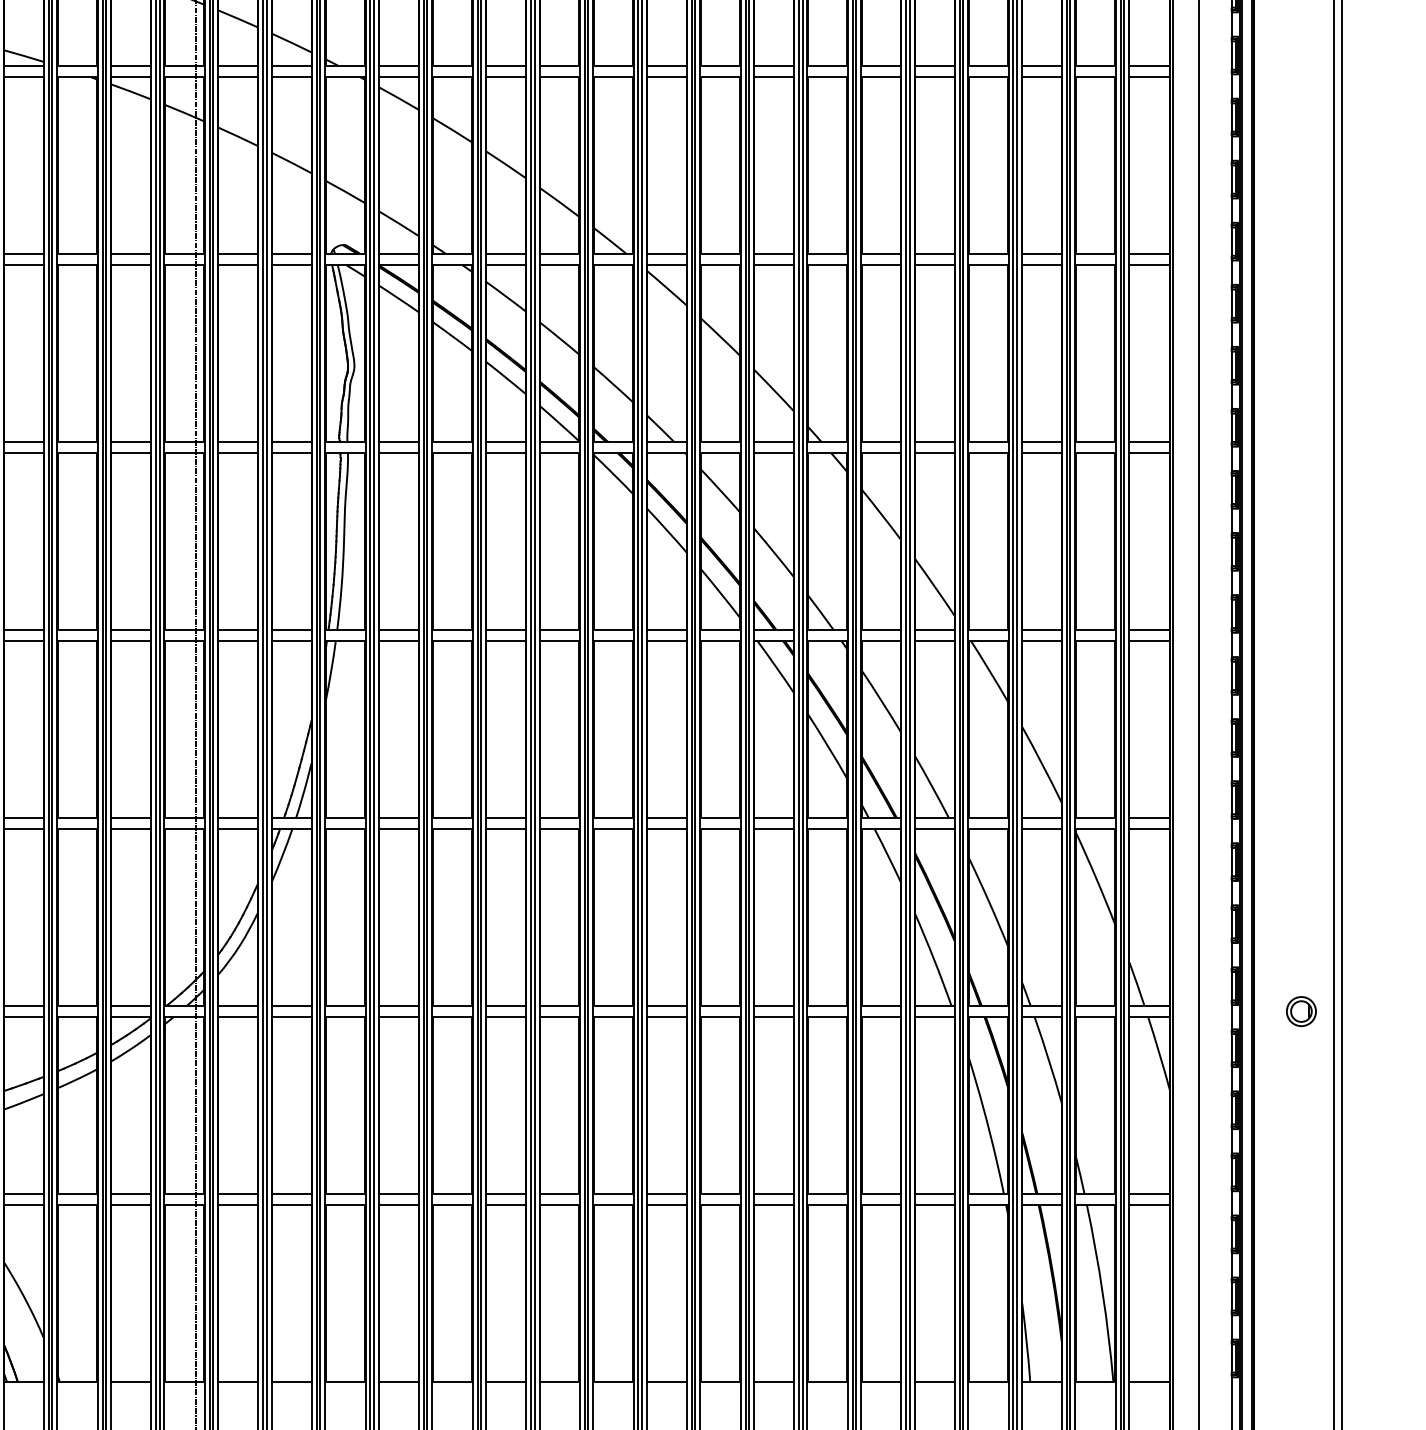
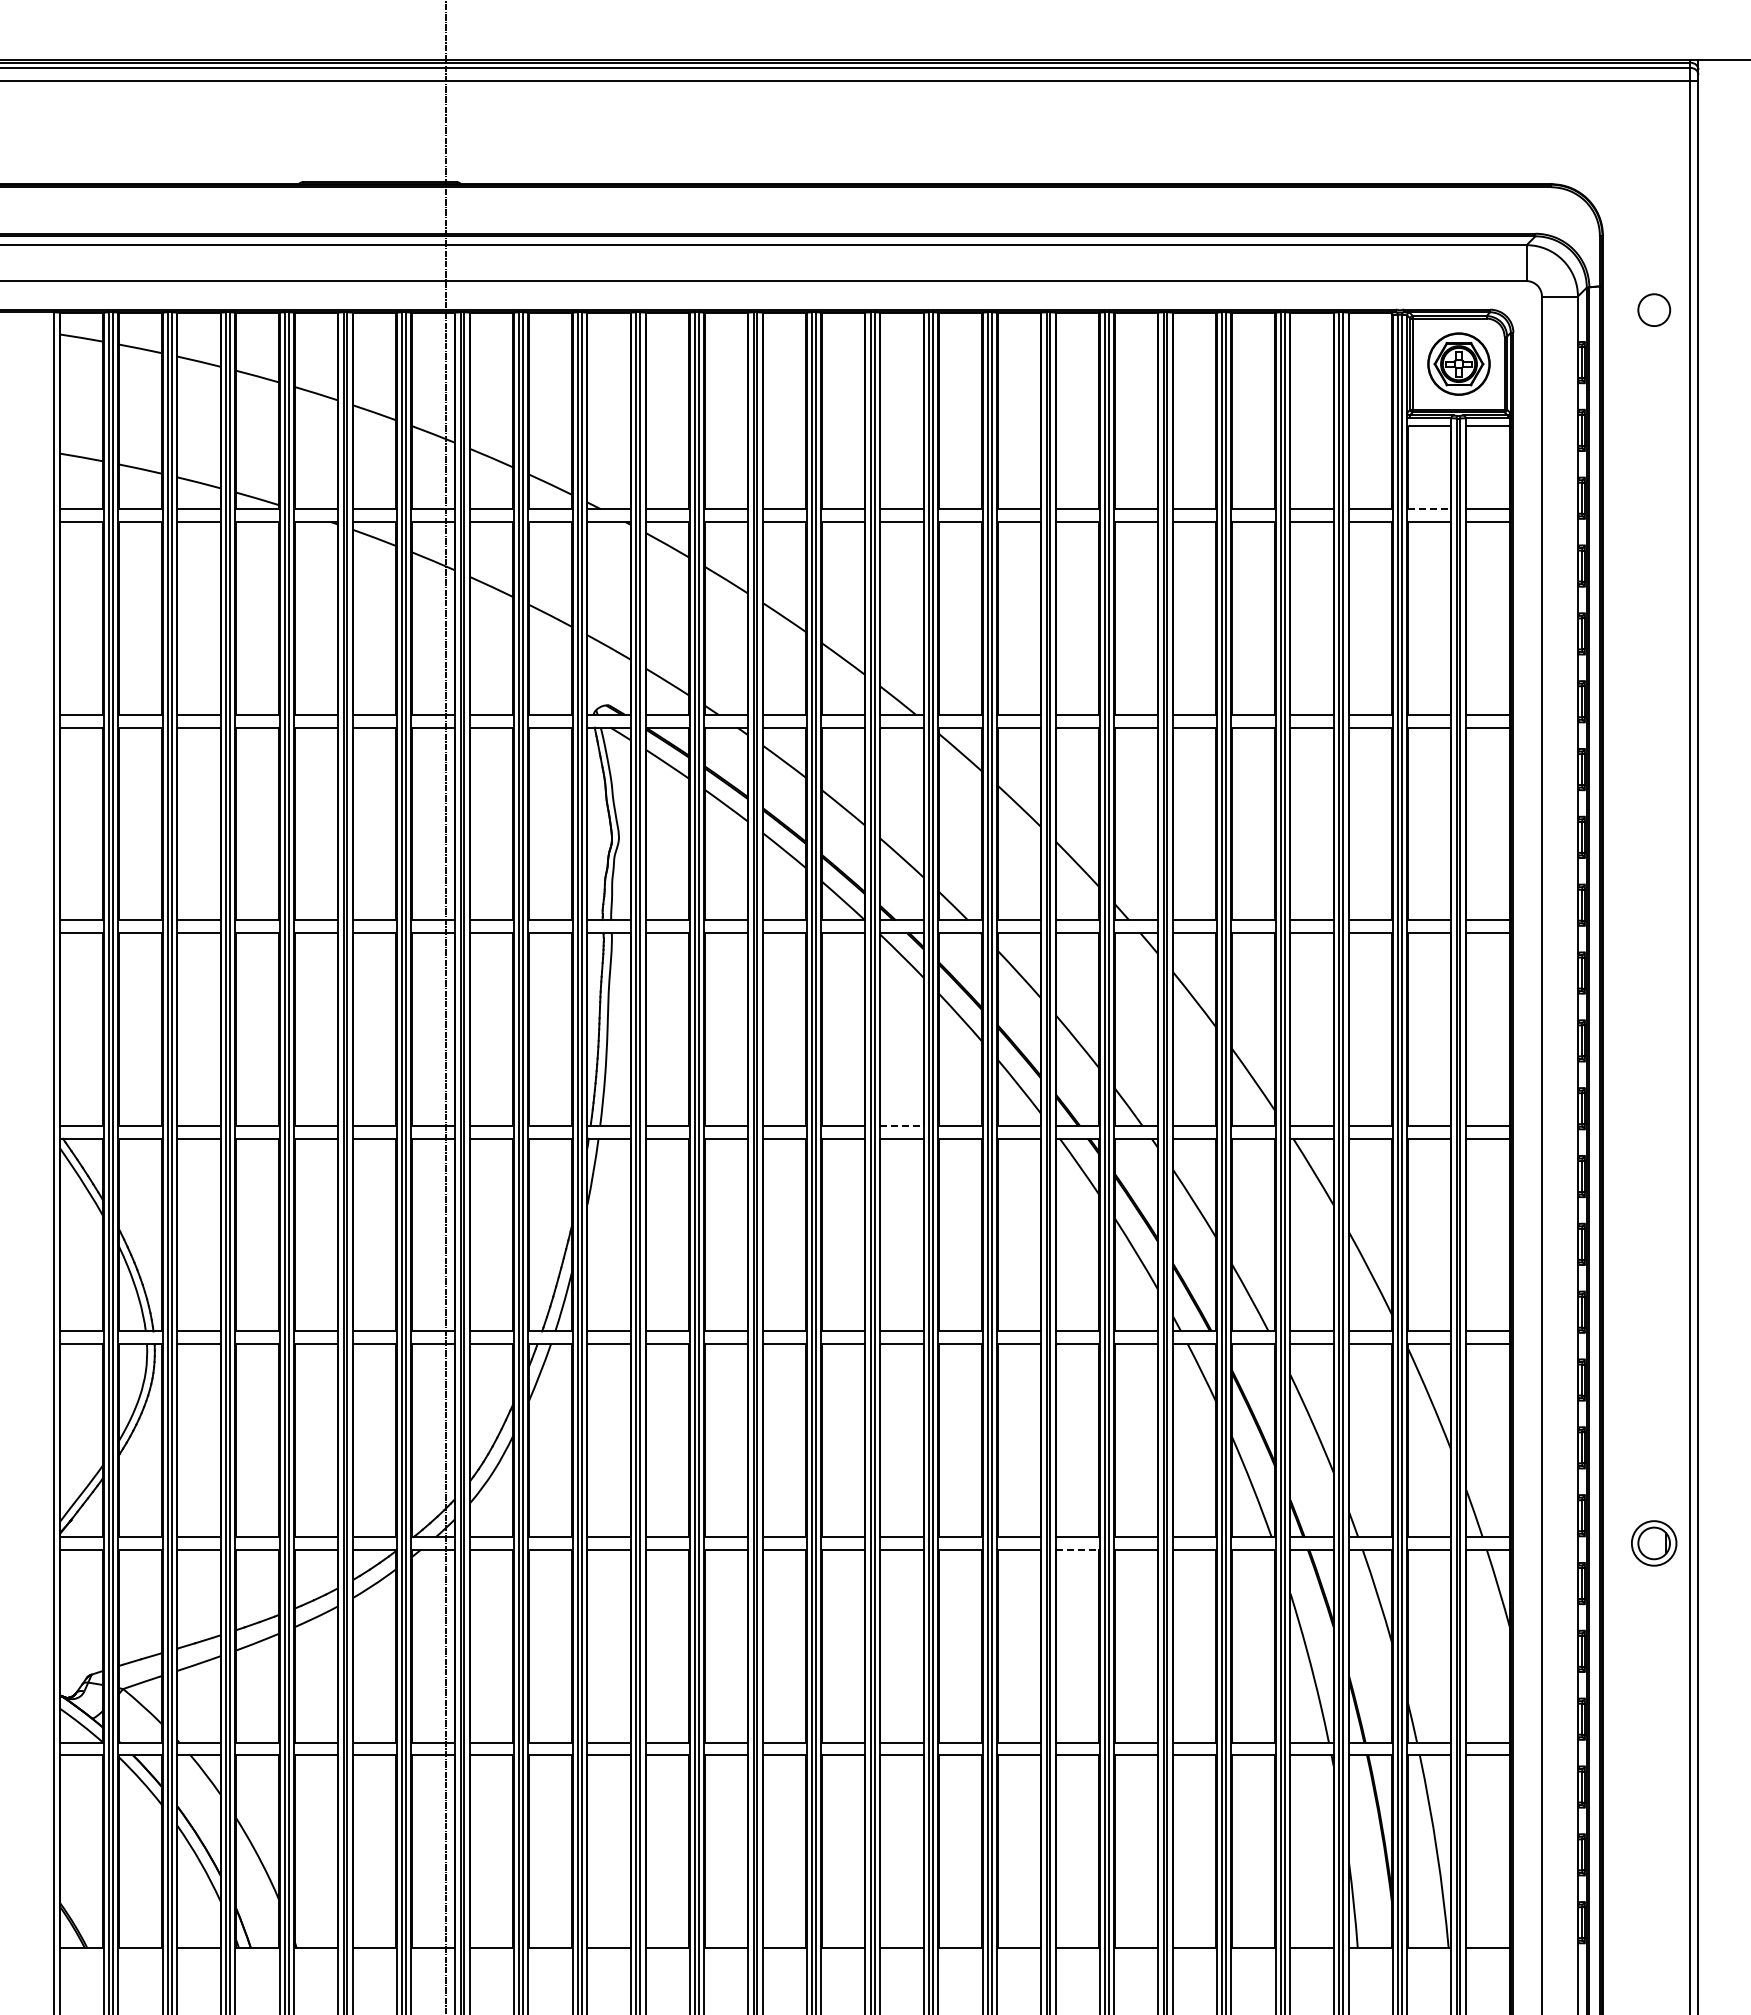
line: (1095, 65) -> (1429, 509), solid -> dashed
line: (612, 629) -> (901, 1125), solid -> dashed
part: (1301, 1011) -> (1654, 1543), size x1.4
line: (773, 1017) -> (1077, 1549), solid -> dashed

